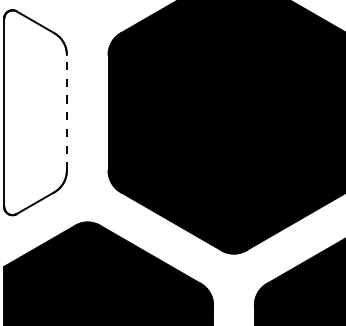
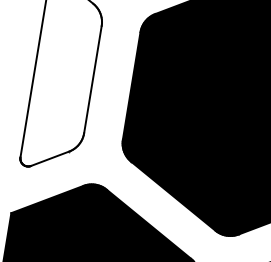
line: (66, 112) -> (92, 79), dashed -> solid

